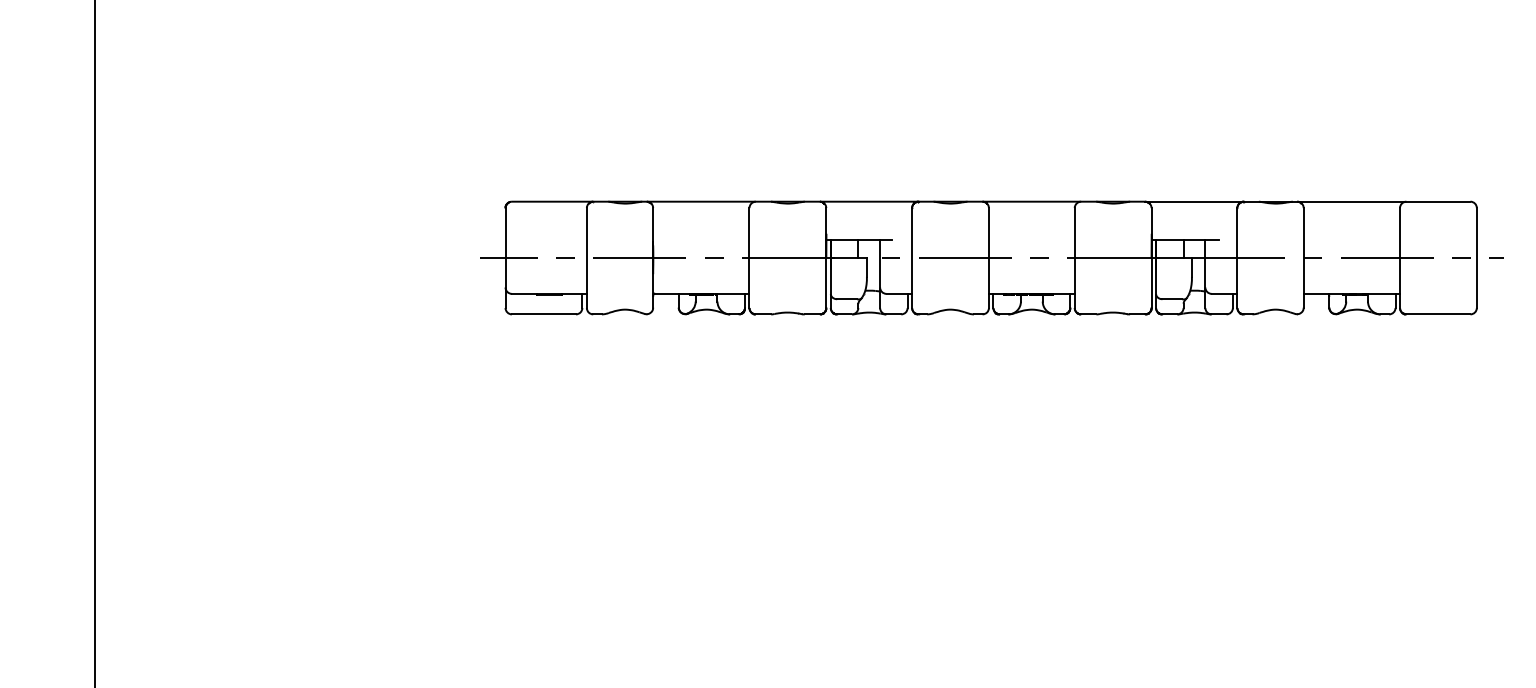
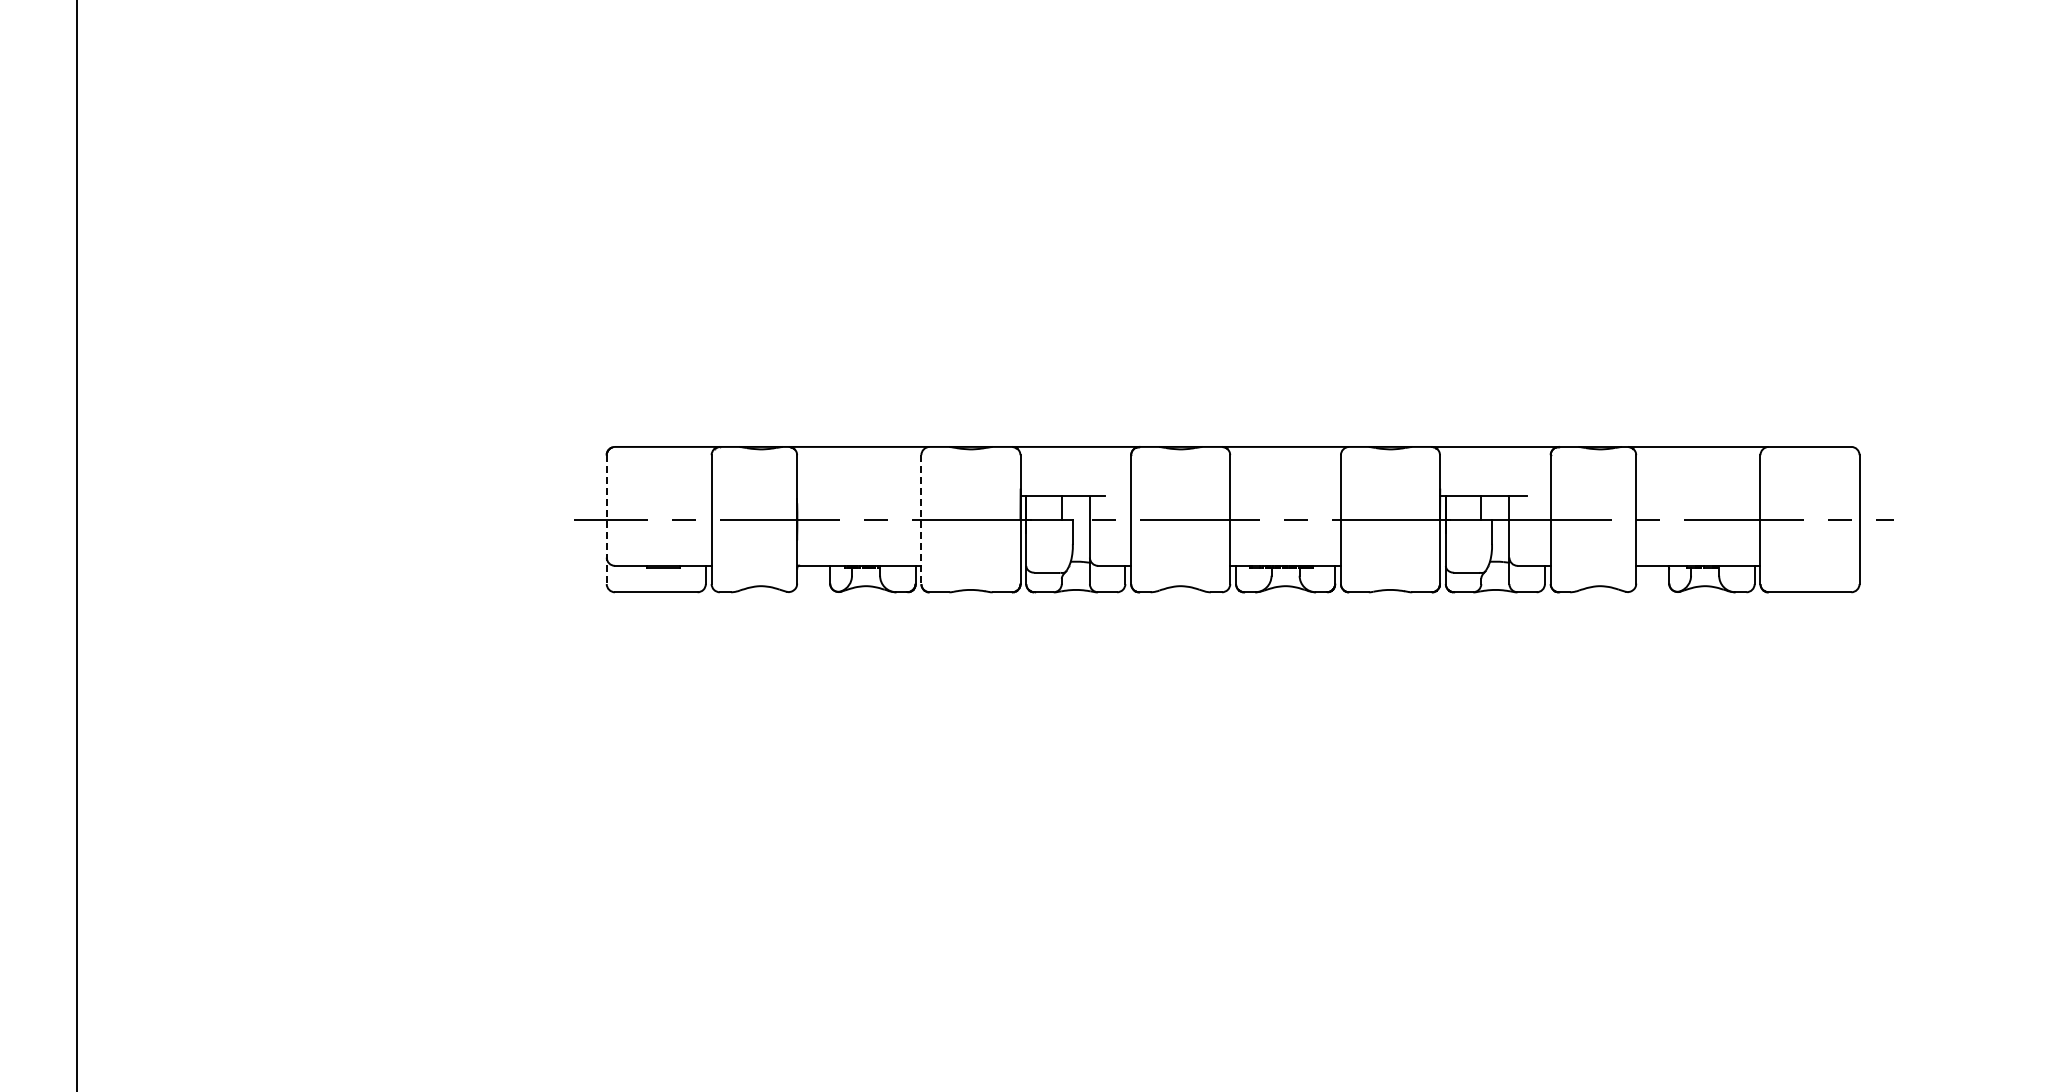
line: (505, 258) -> (606, 520), solid -> dashed
line: (749, 258) -> (921, 520), solid -> dashed

